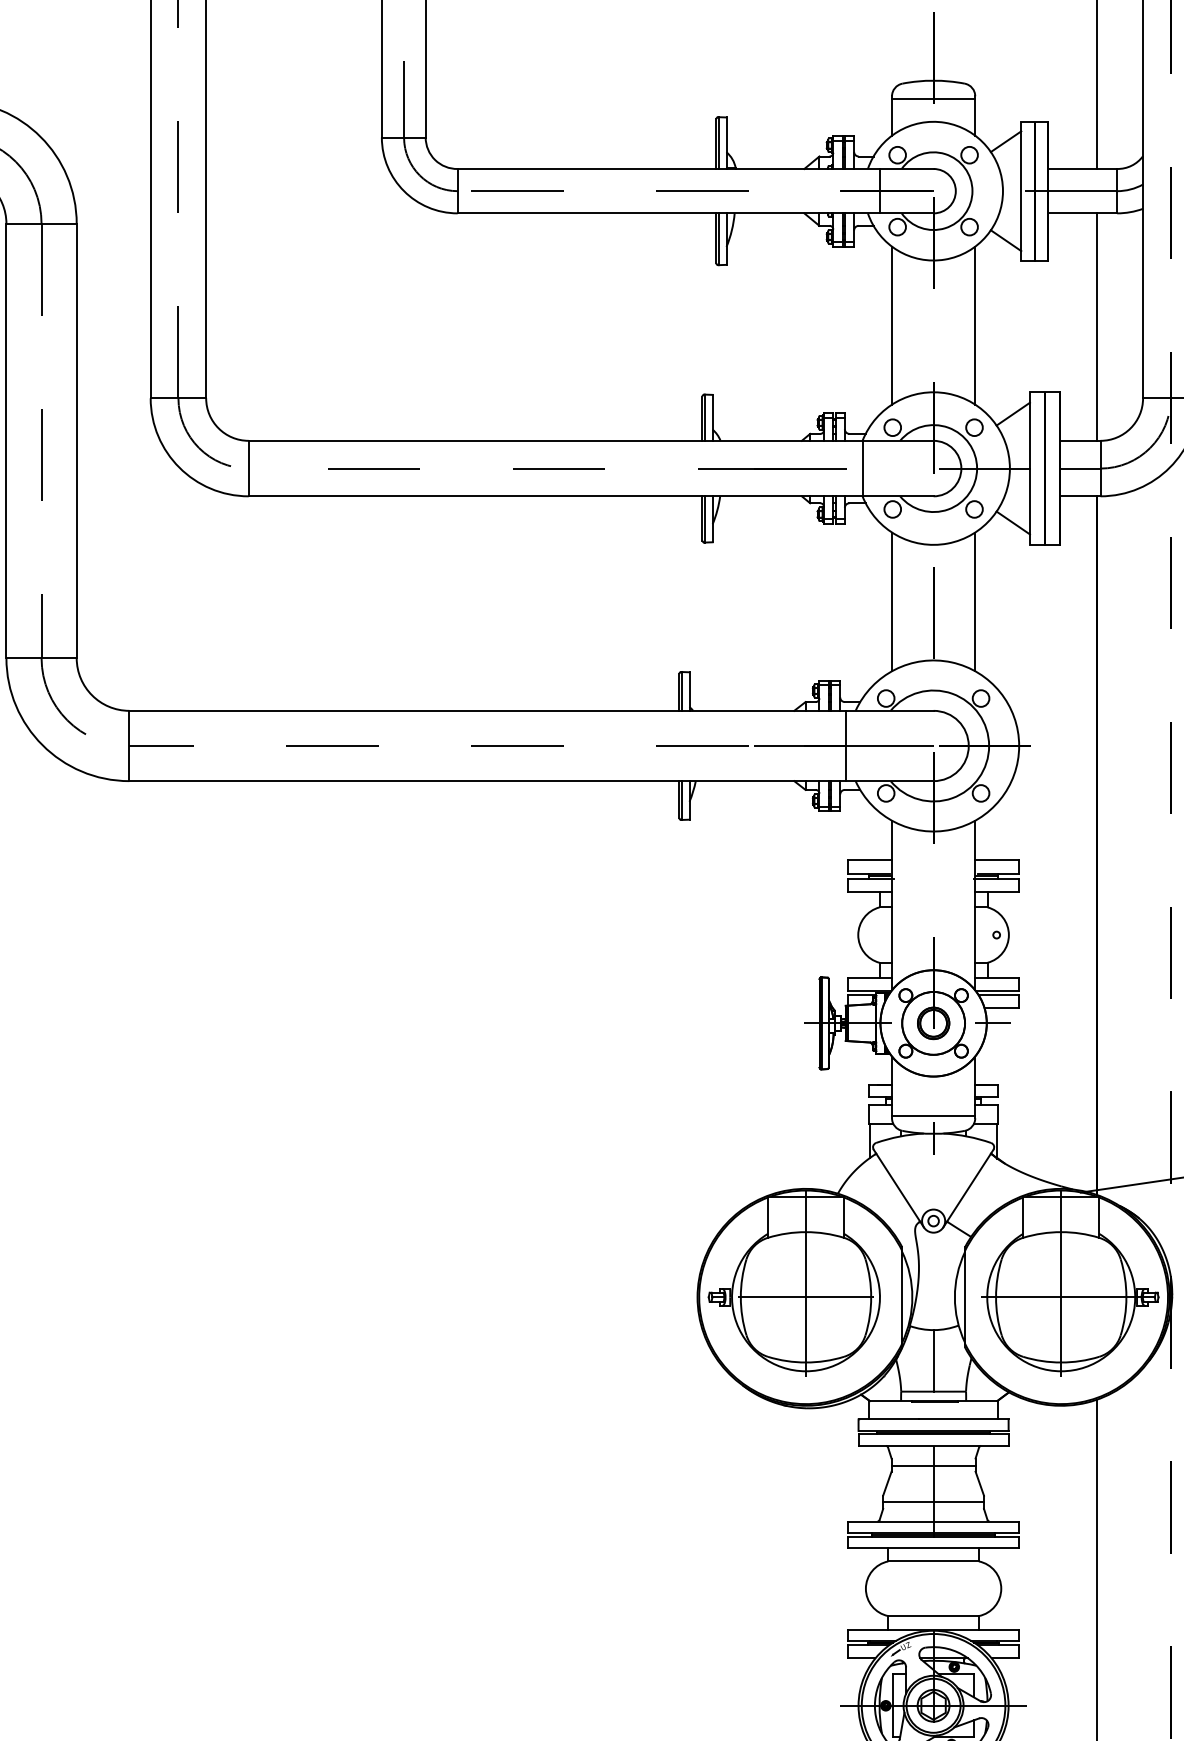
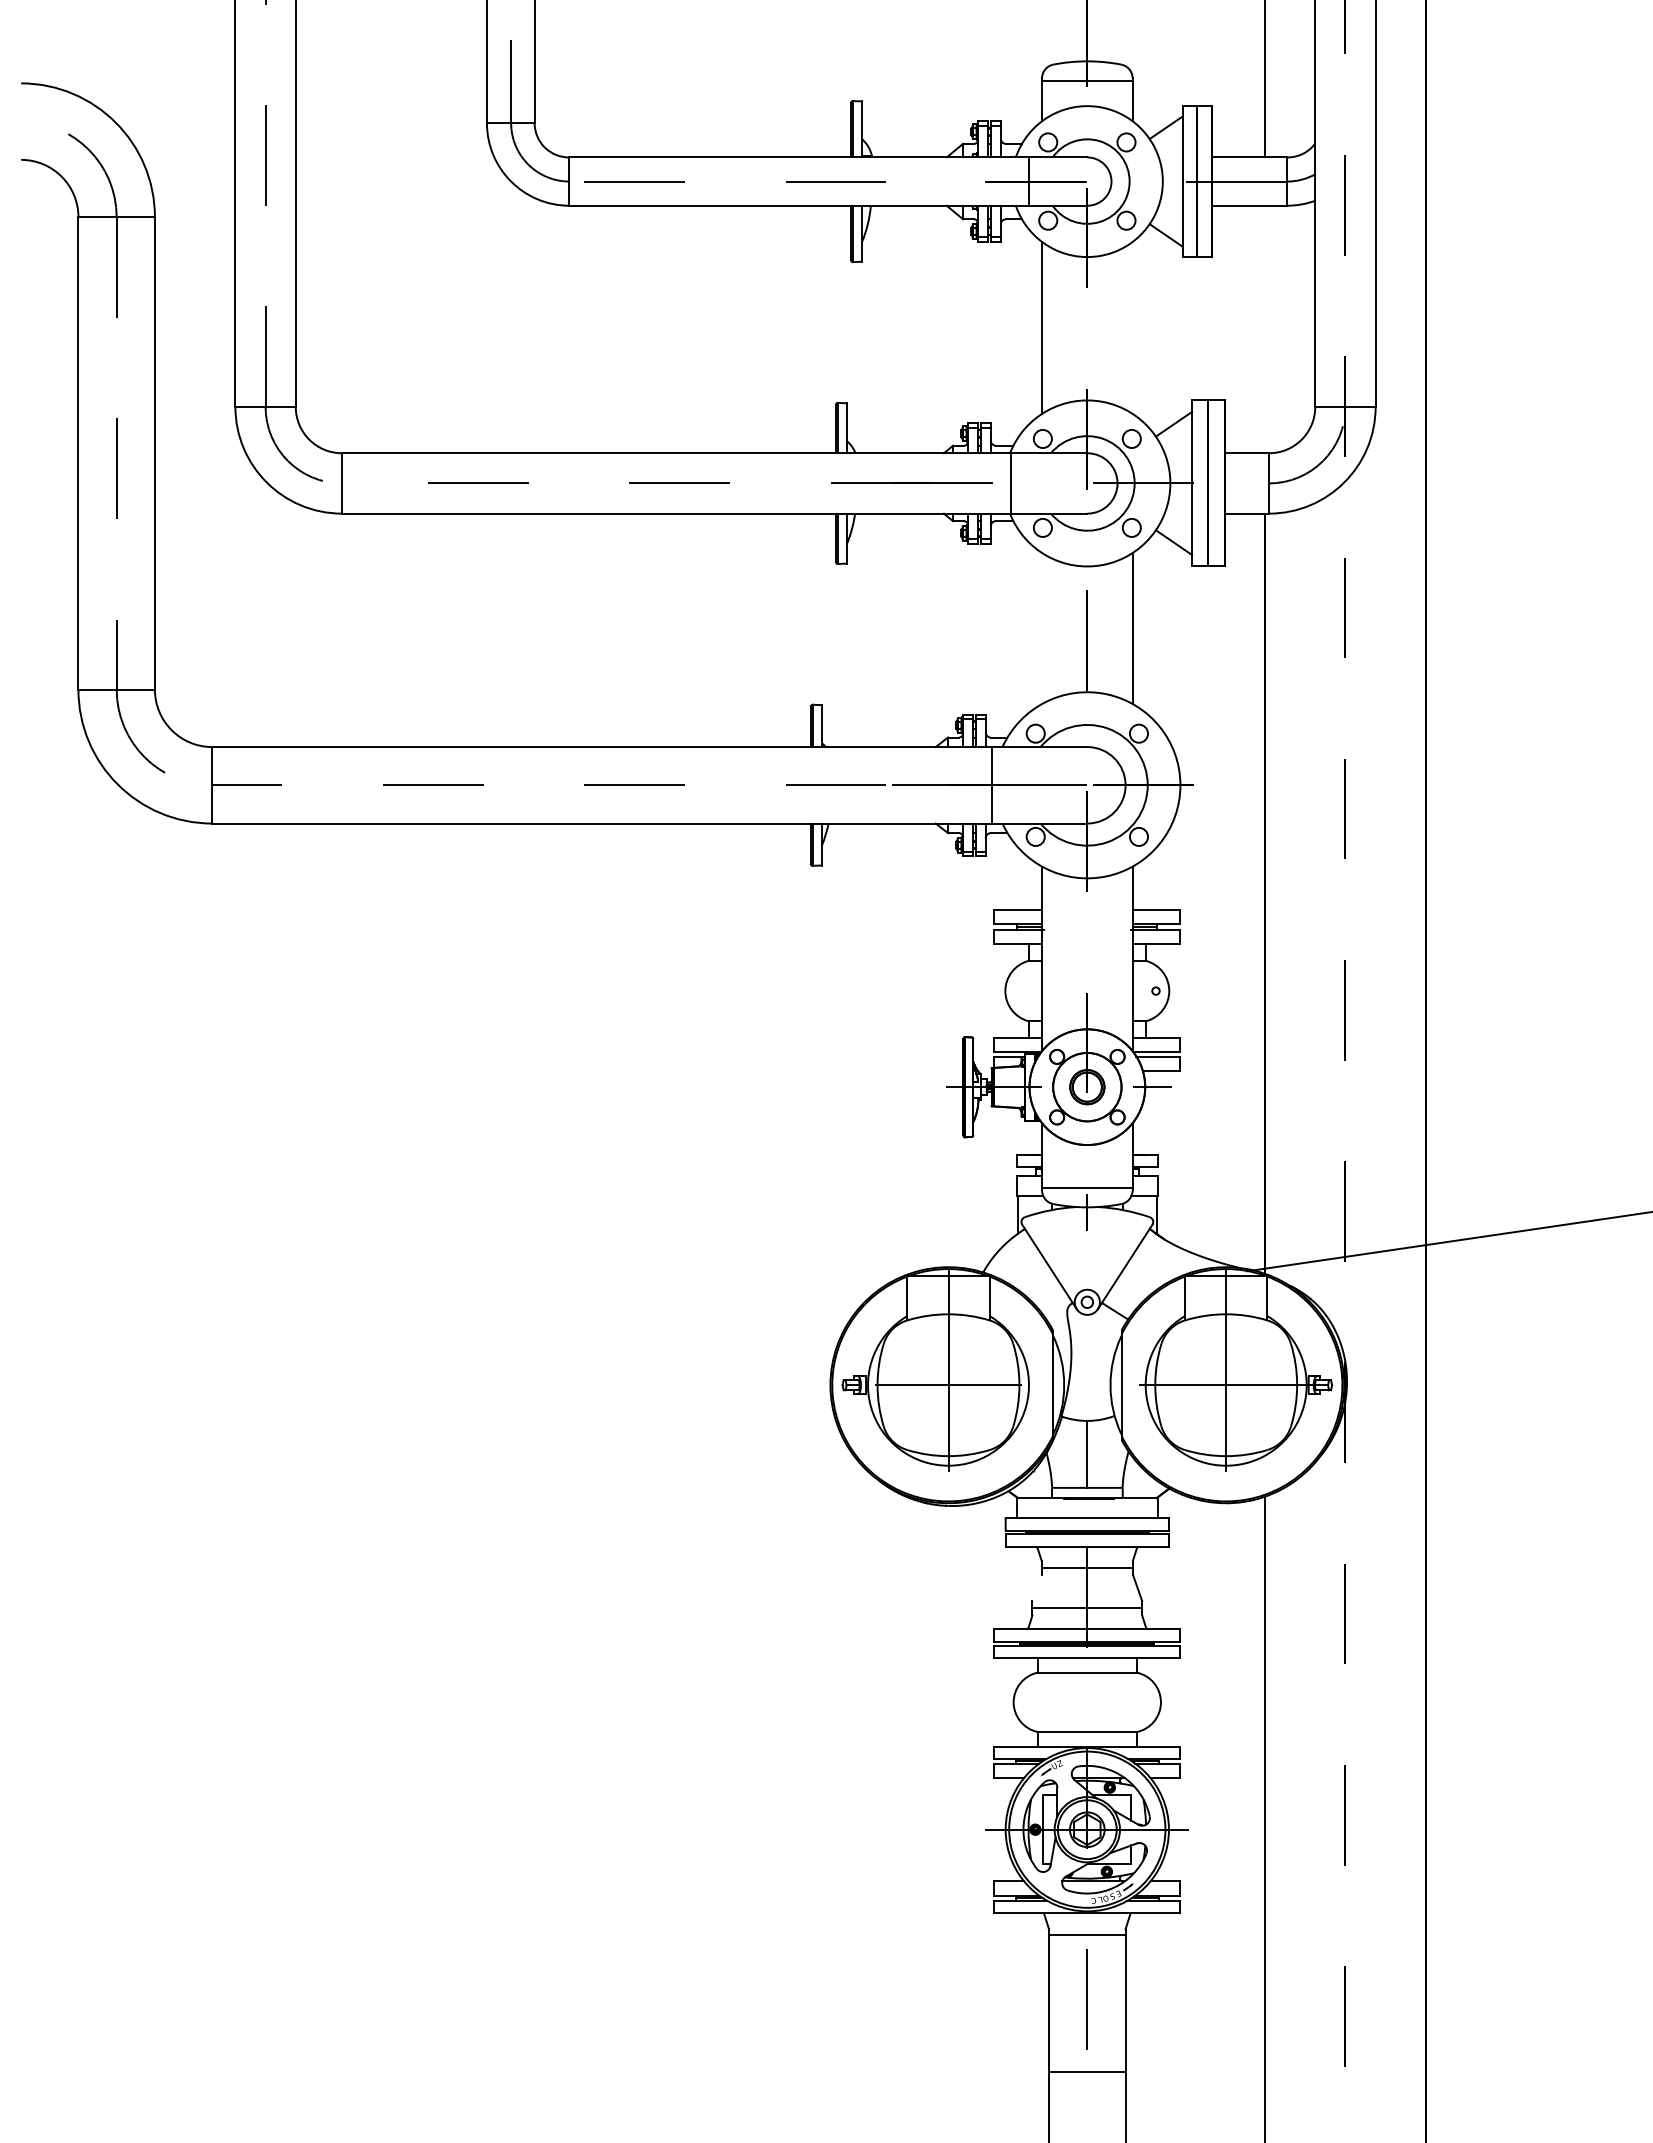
line: (975, 325) -> (1132, 327), removed
line: (1096, 327) -> (1264, 329), removed
line: (1079, 468) -> (1246, 483), removed
line: (892, 601) -> (1042, 628), removed
line: (886, 1483) -> (1036, 1587), removed

